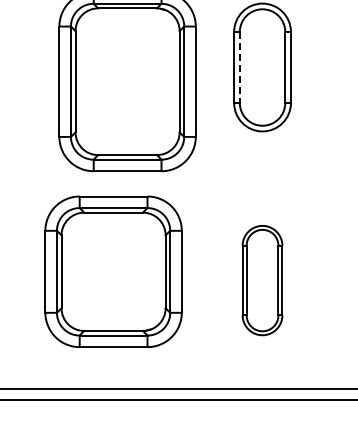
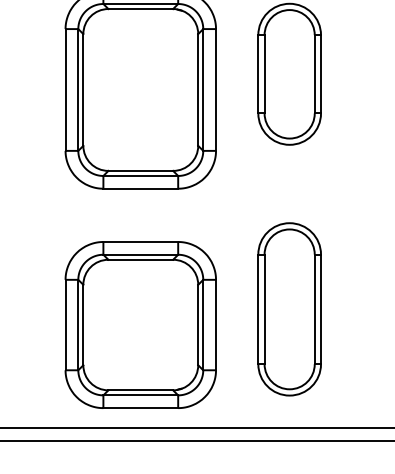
line: (239, 67) -> (264, 74), dashed -> solid
part: (113, 271) -> (140, 324), moved
part: (262, 280) -> (289, 309), size x1.43

